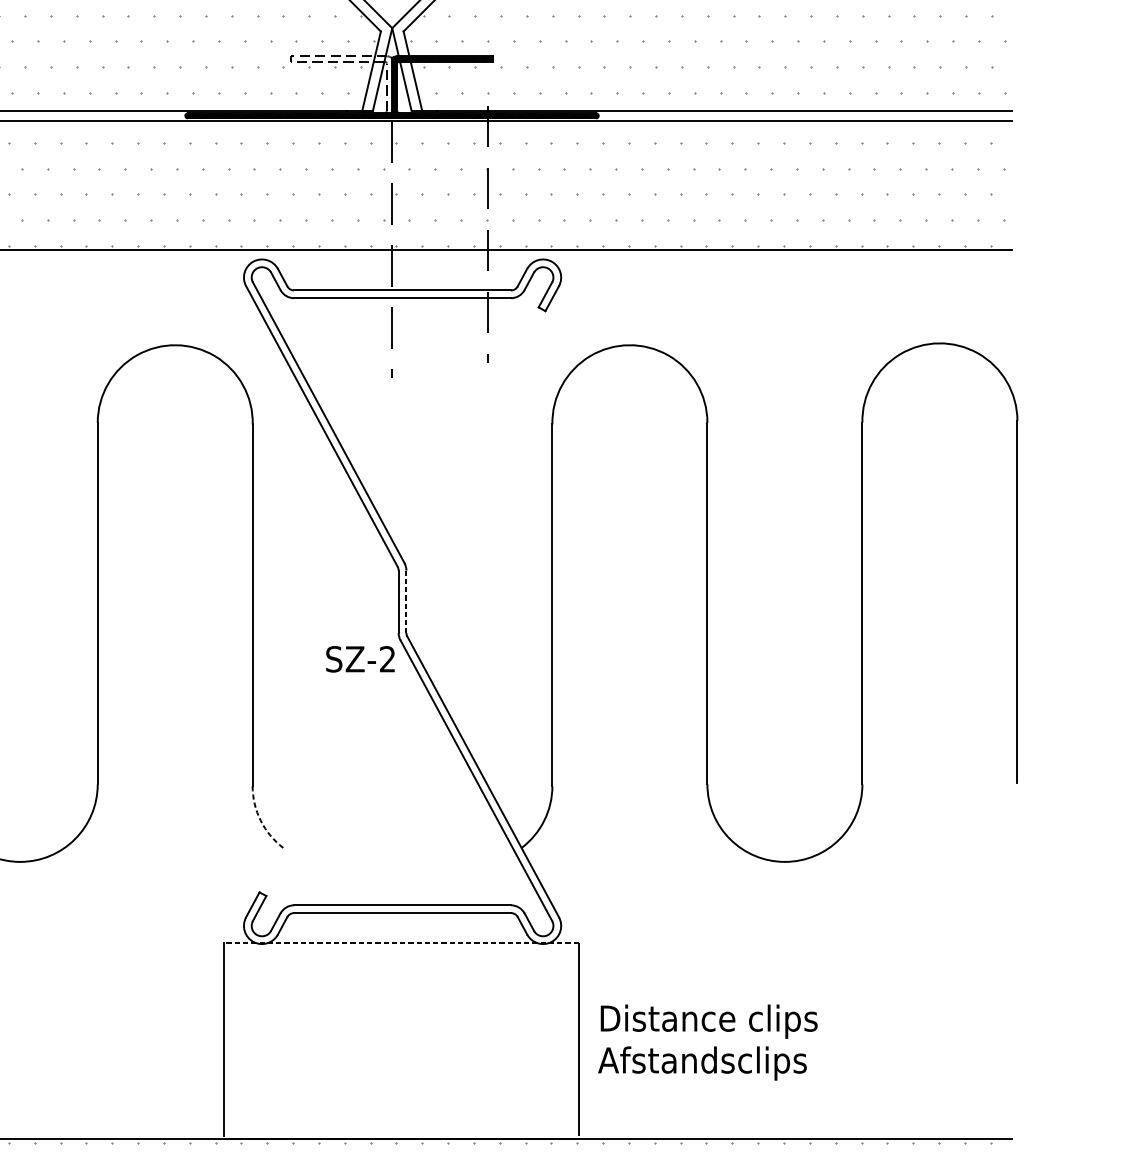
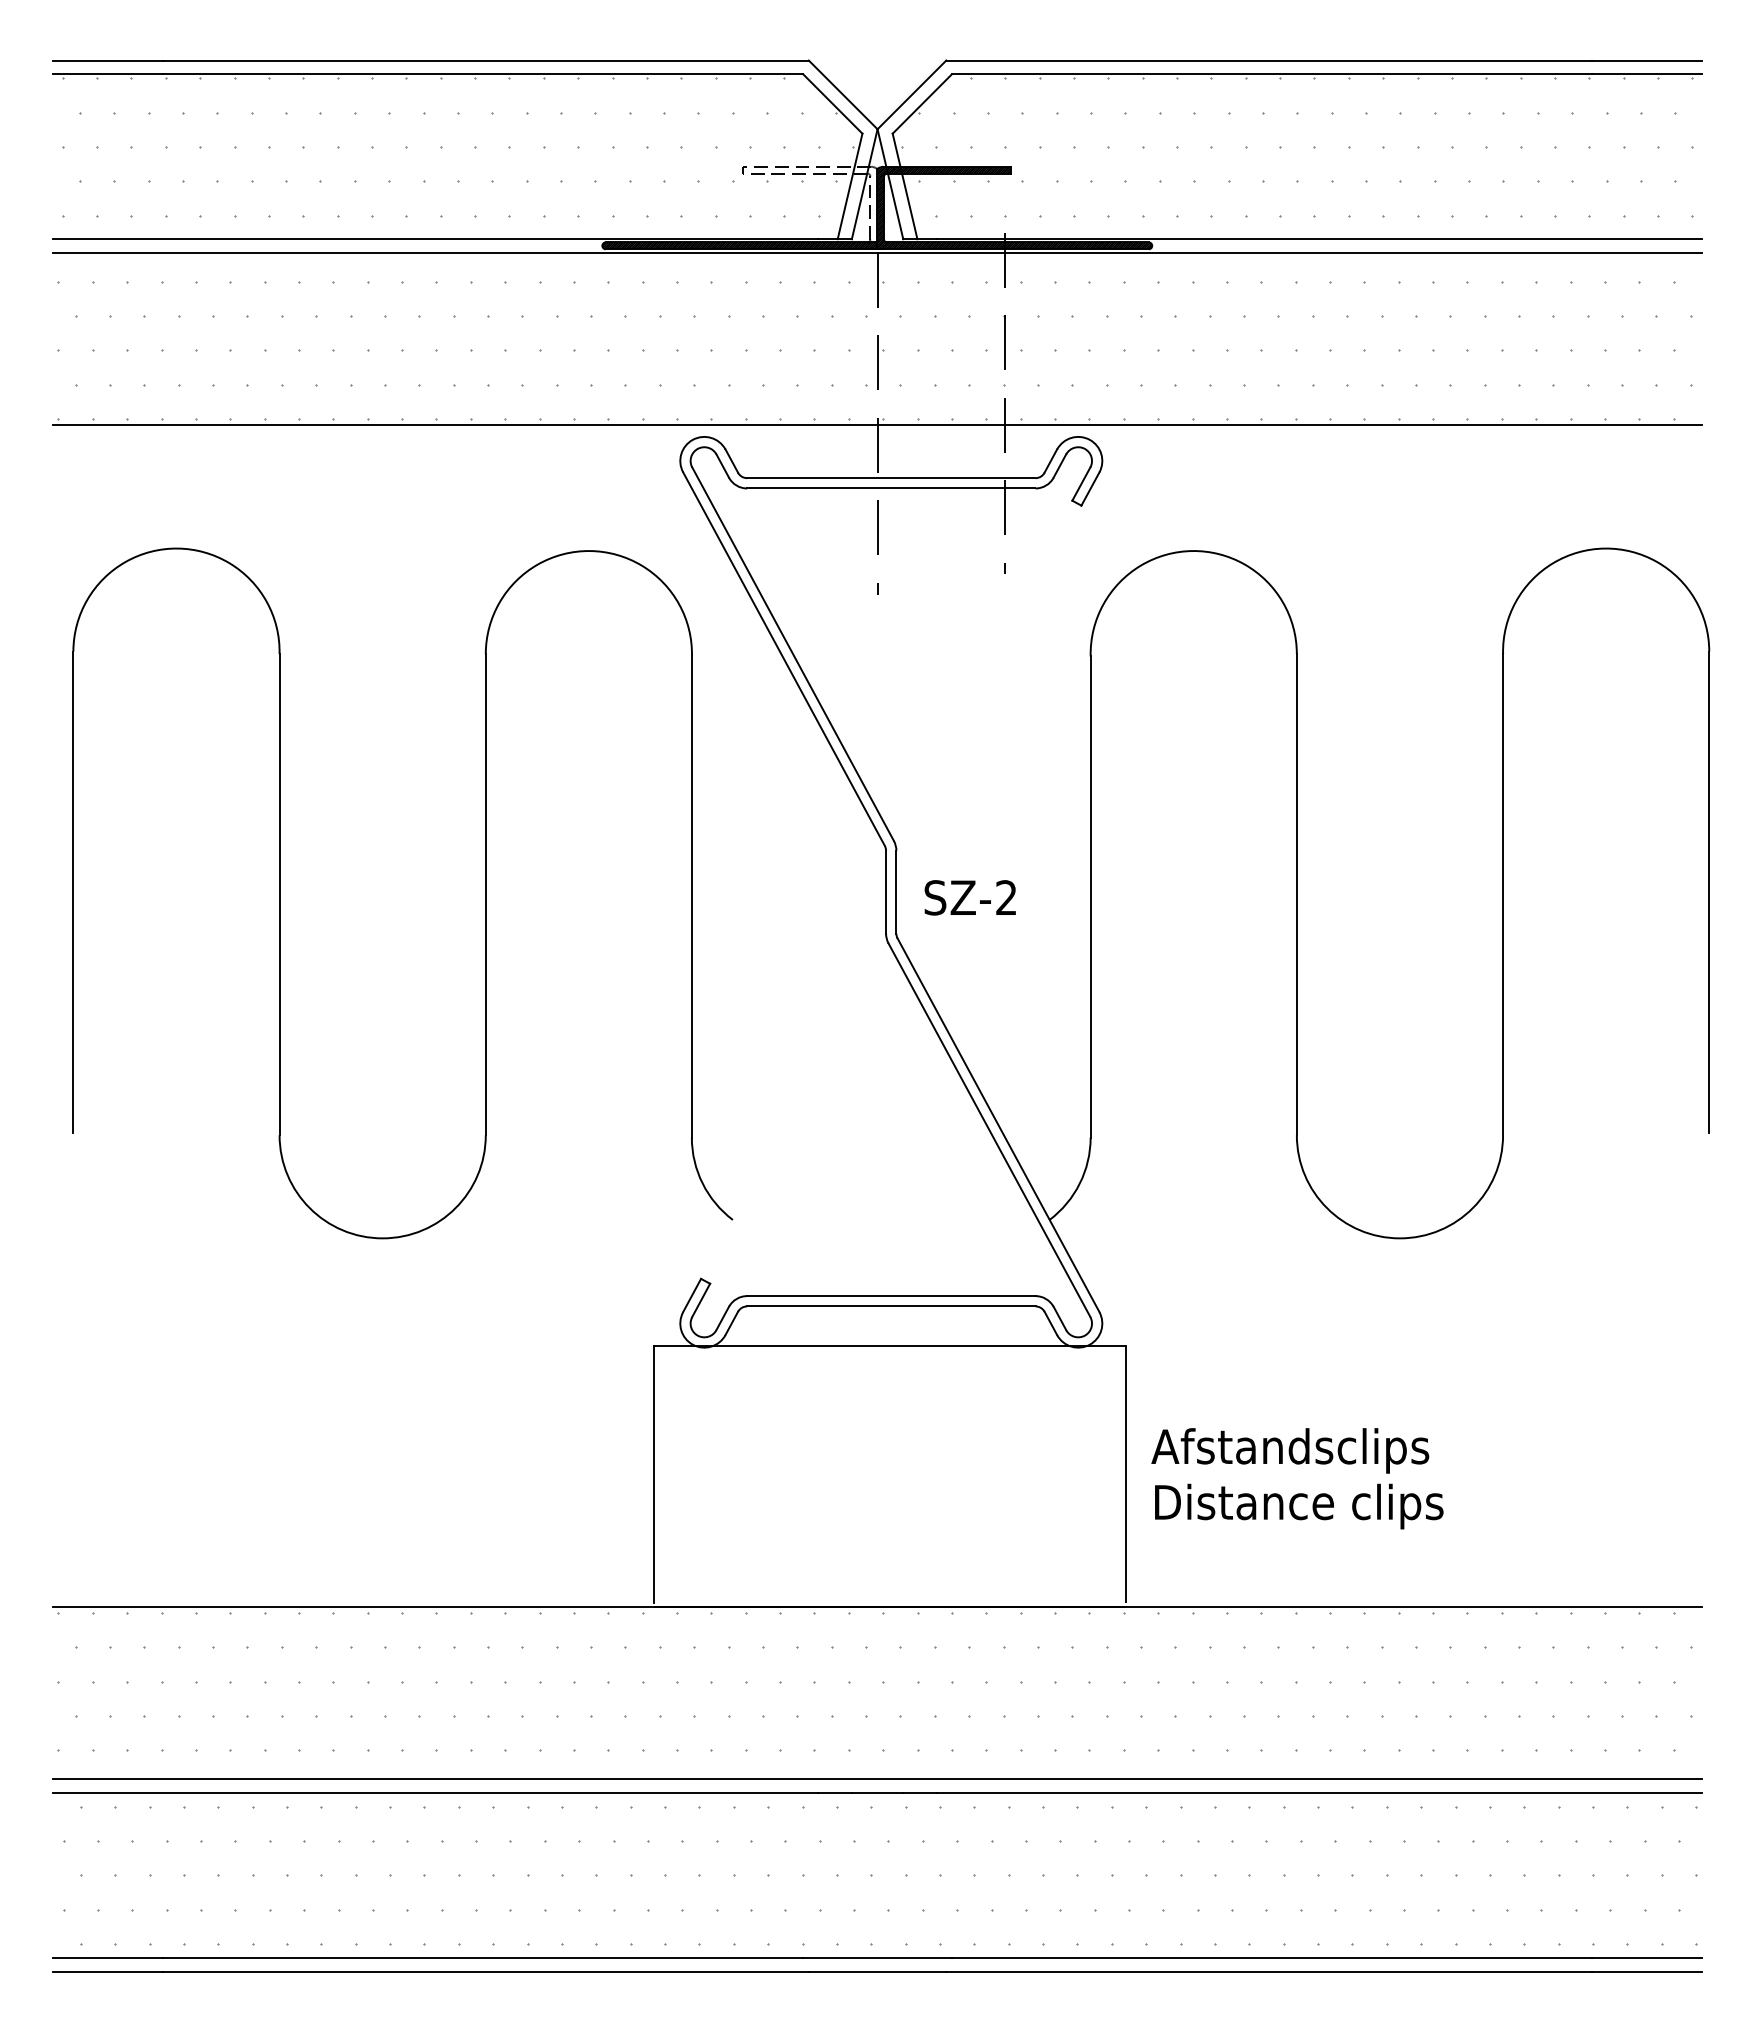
line: (406, 601) -> (896, 892), dashed -> solid
text: (359, 659) -> (969, 897), moved
arc: (260, 820) -> (702, 1183), dashed -> solid
line: (401, 943) -> (890, 1346), dashed -> solid
text: (707, 1021) -> (1297, 1450), Distance clips -> Afstandsclips
text: (707, 1063) -> (1297, 1506), Afstandsclips -> Distance clips

